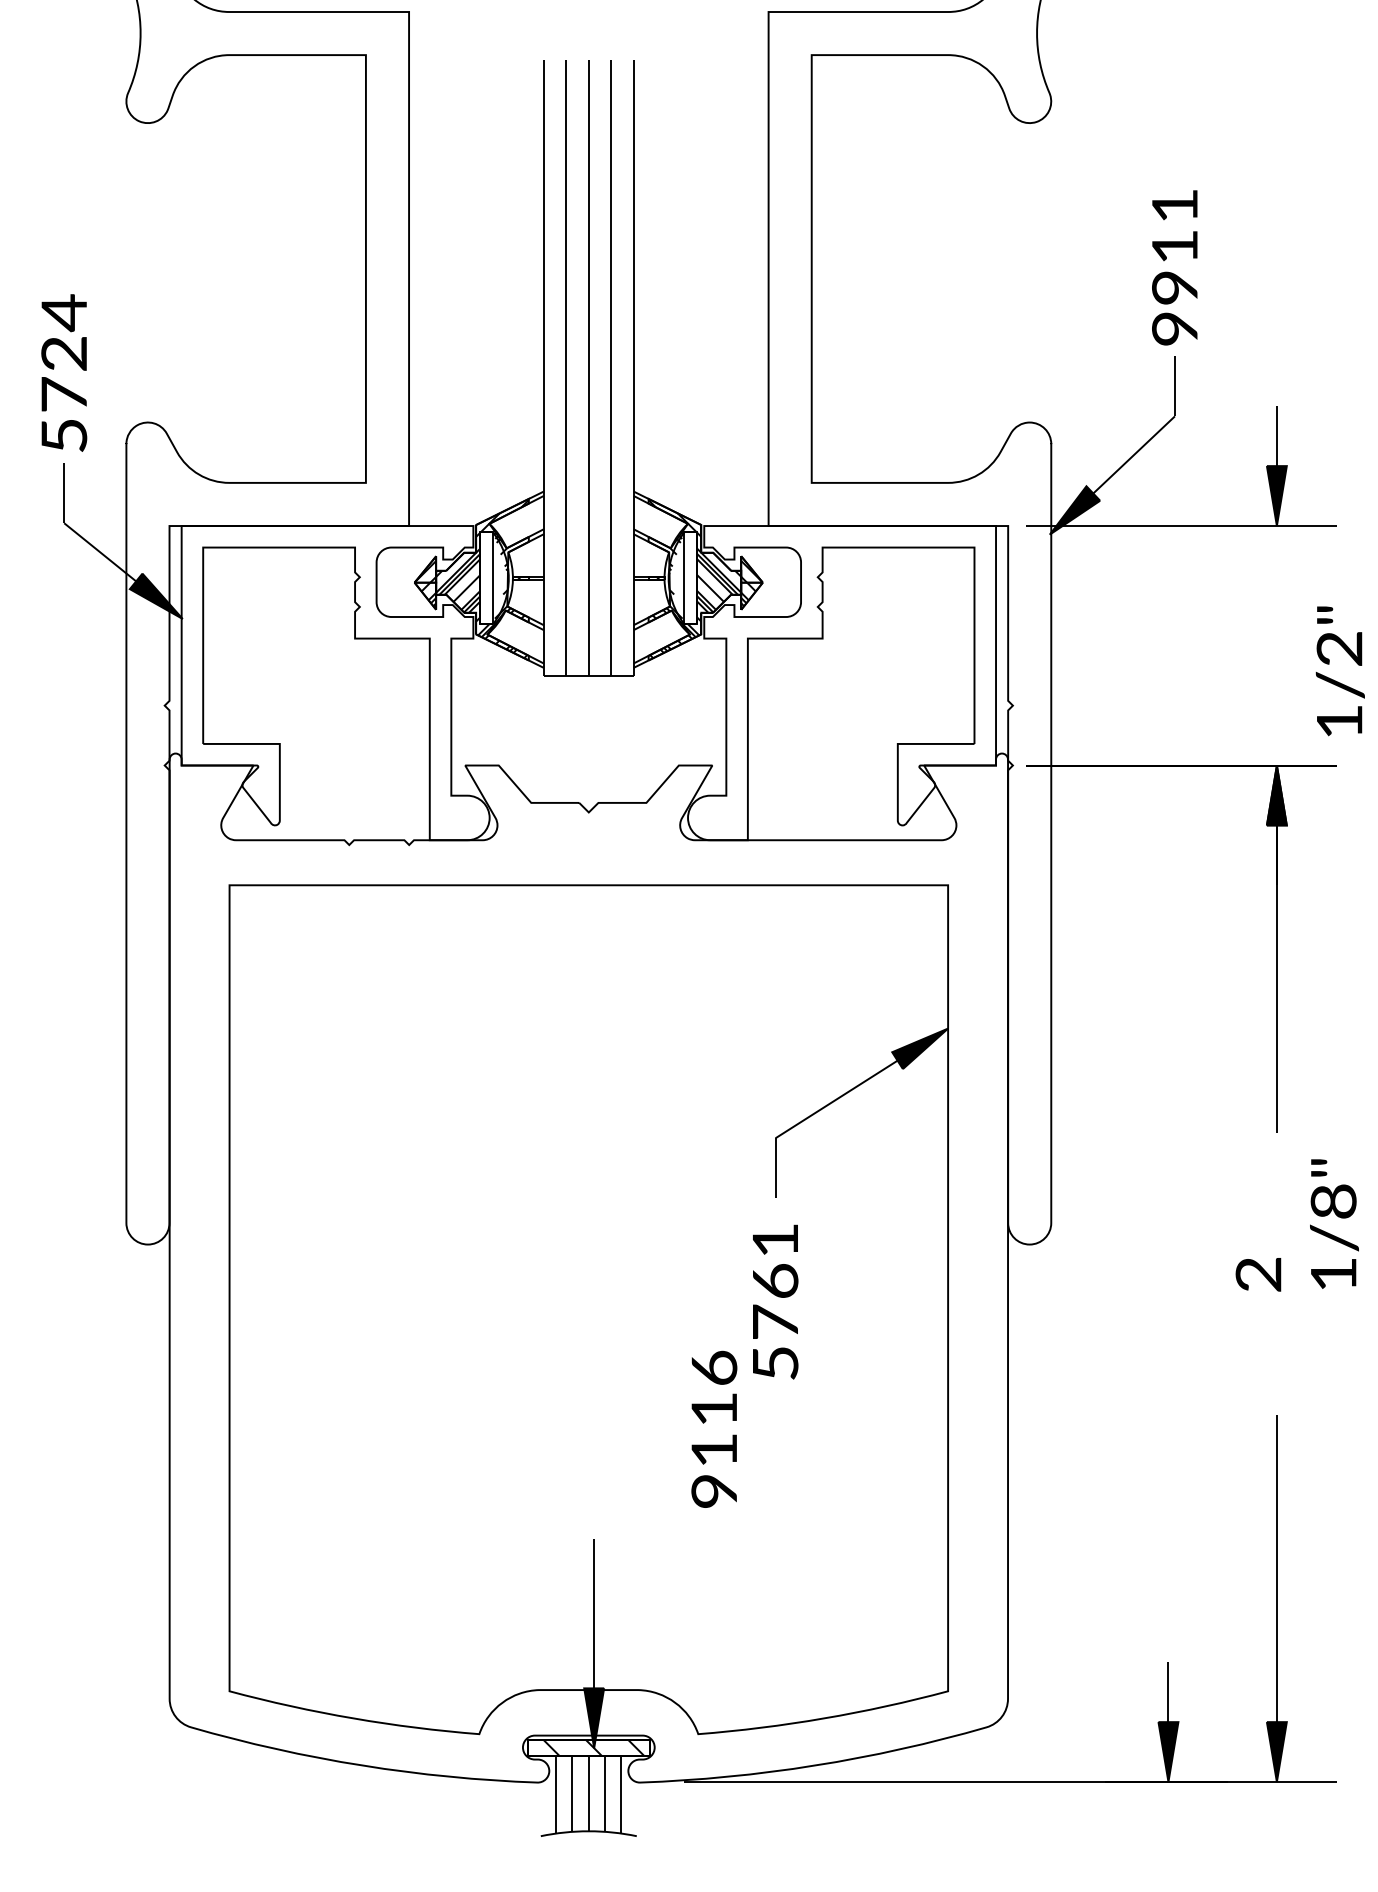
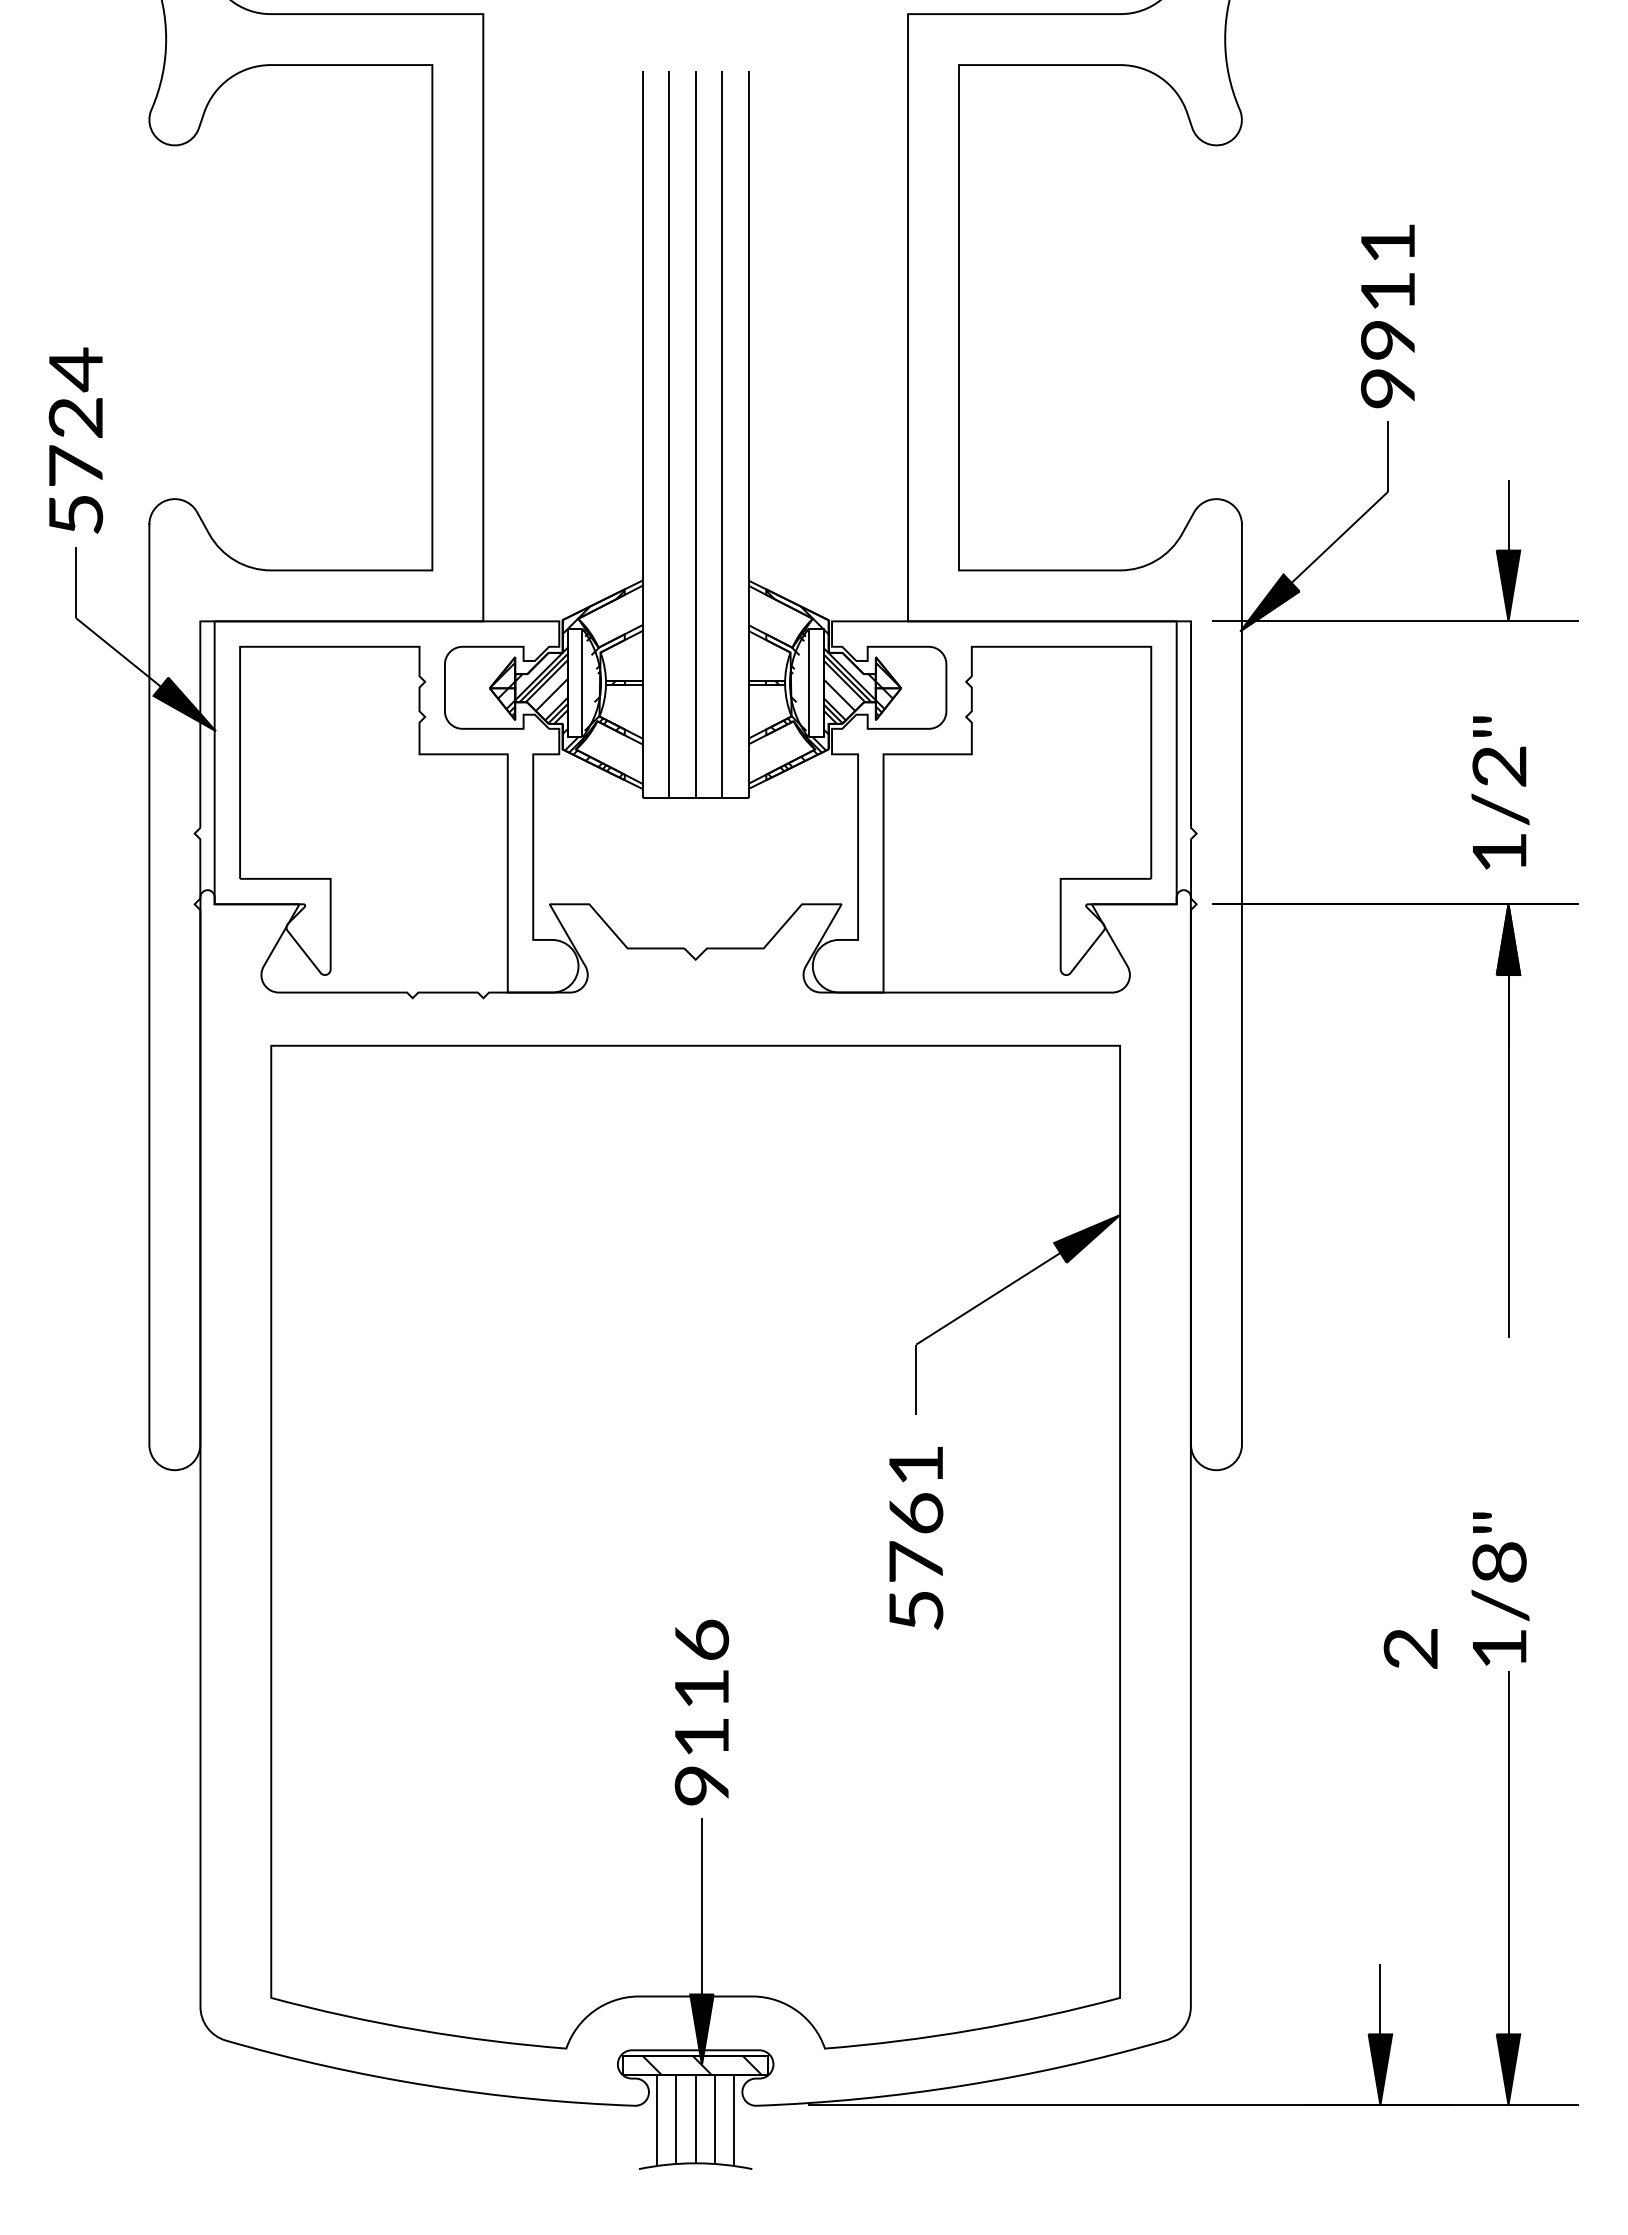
text: (1340, 670) -> (1500, 792), moved
text: (1297, 1225) -> (1456, 1590), moved
text: (713, 1429) -> (701, 1712), moved

